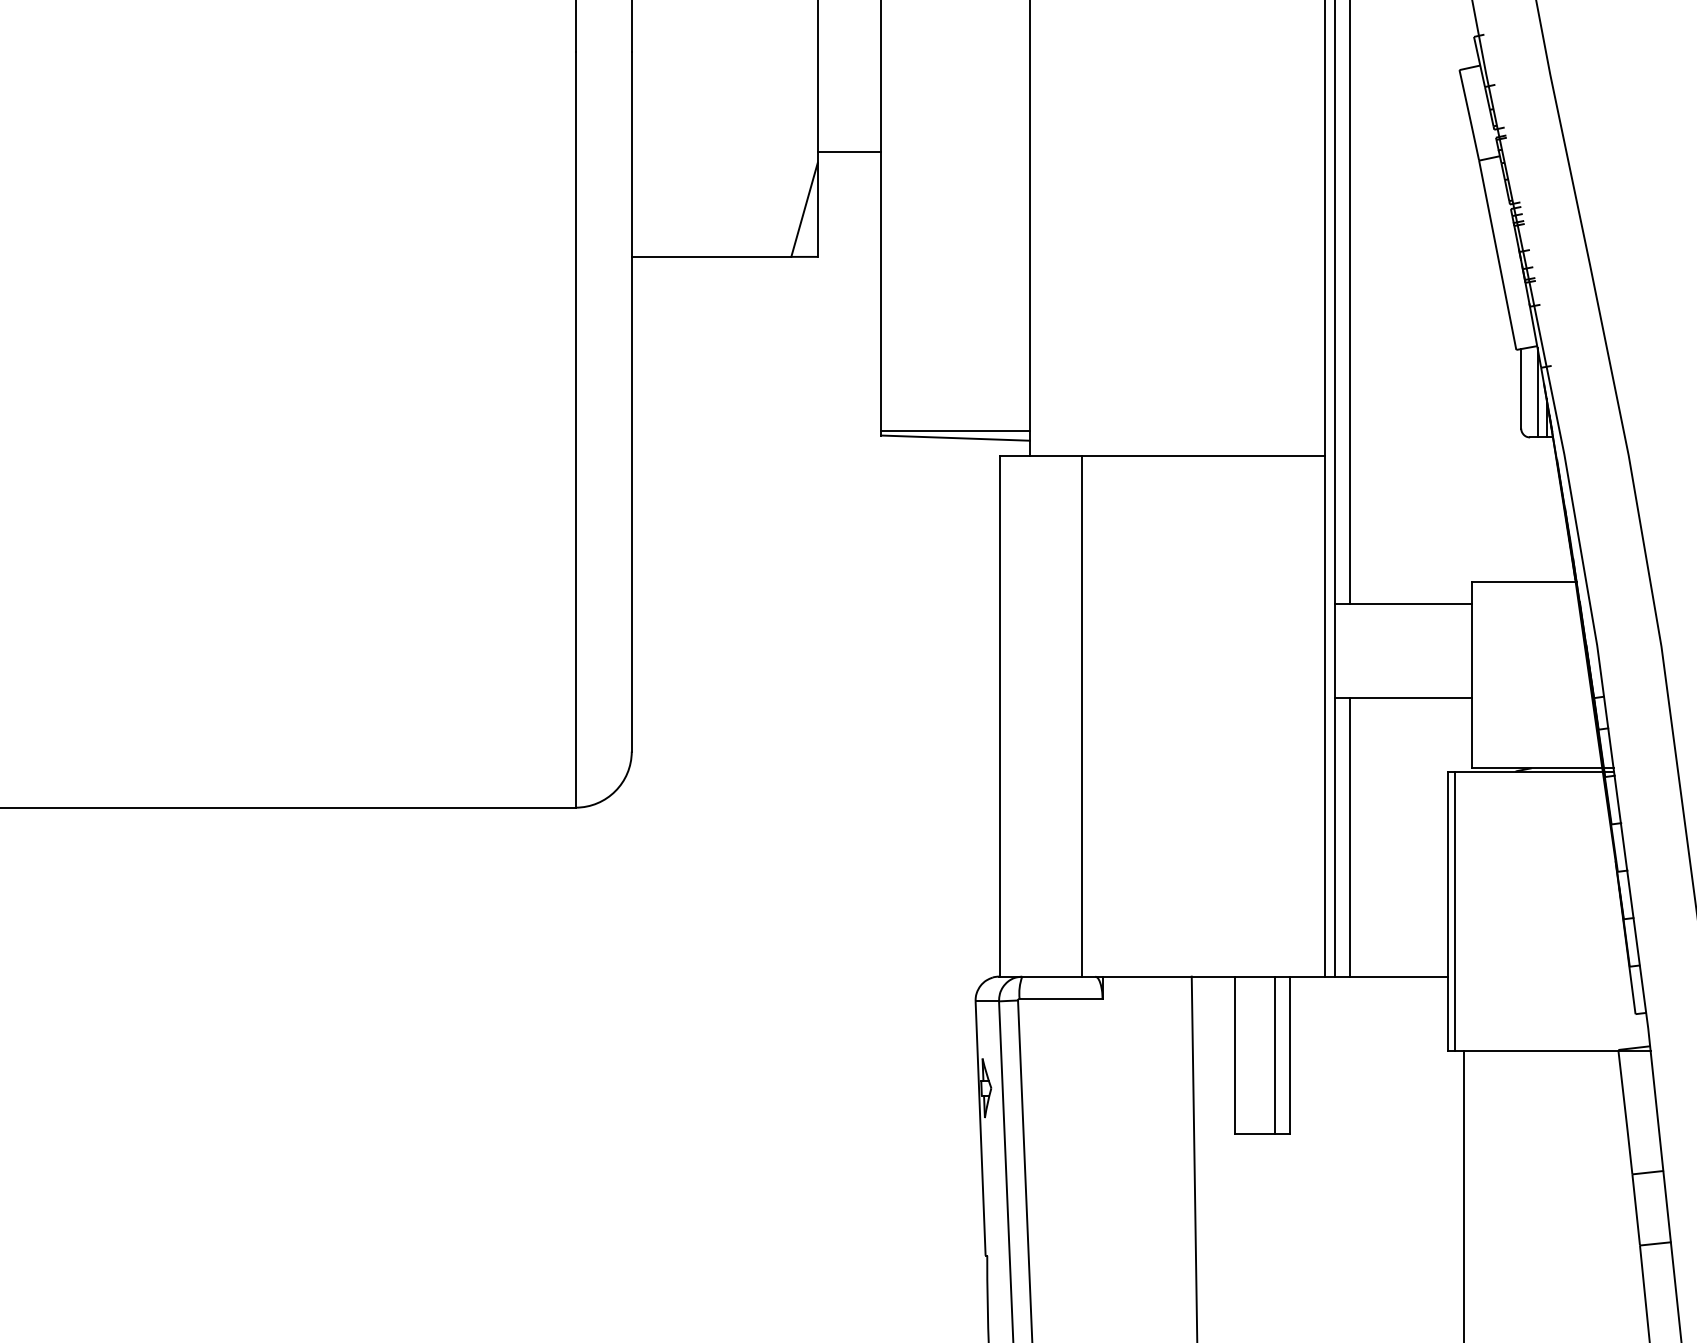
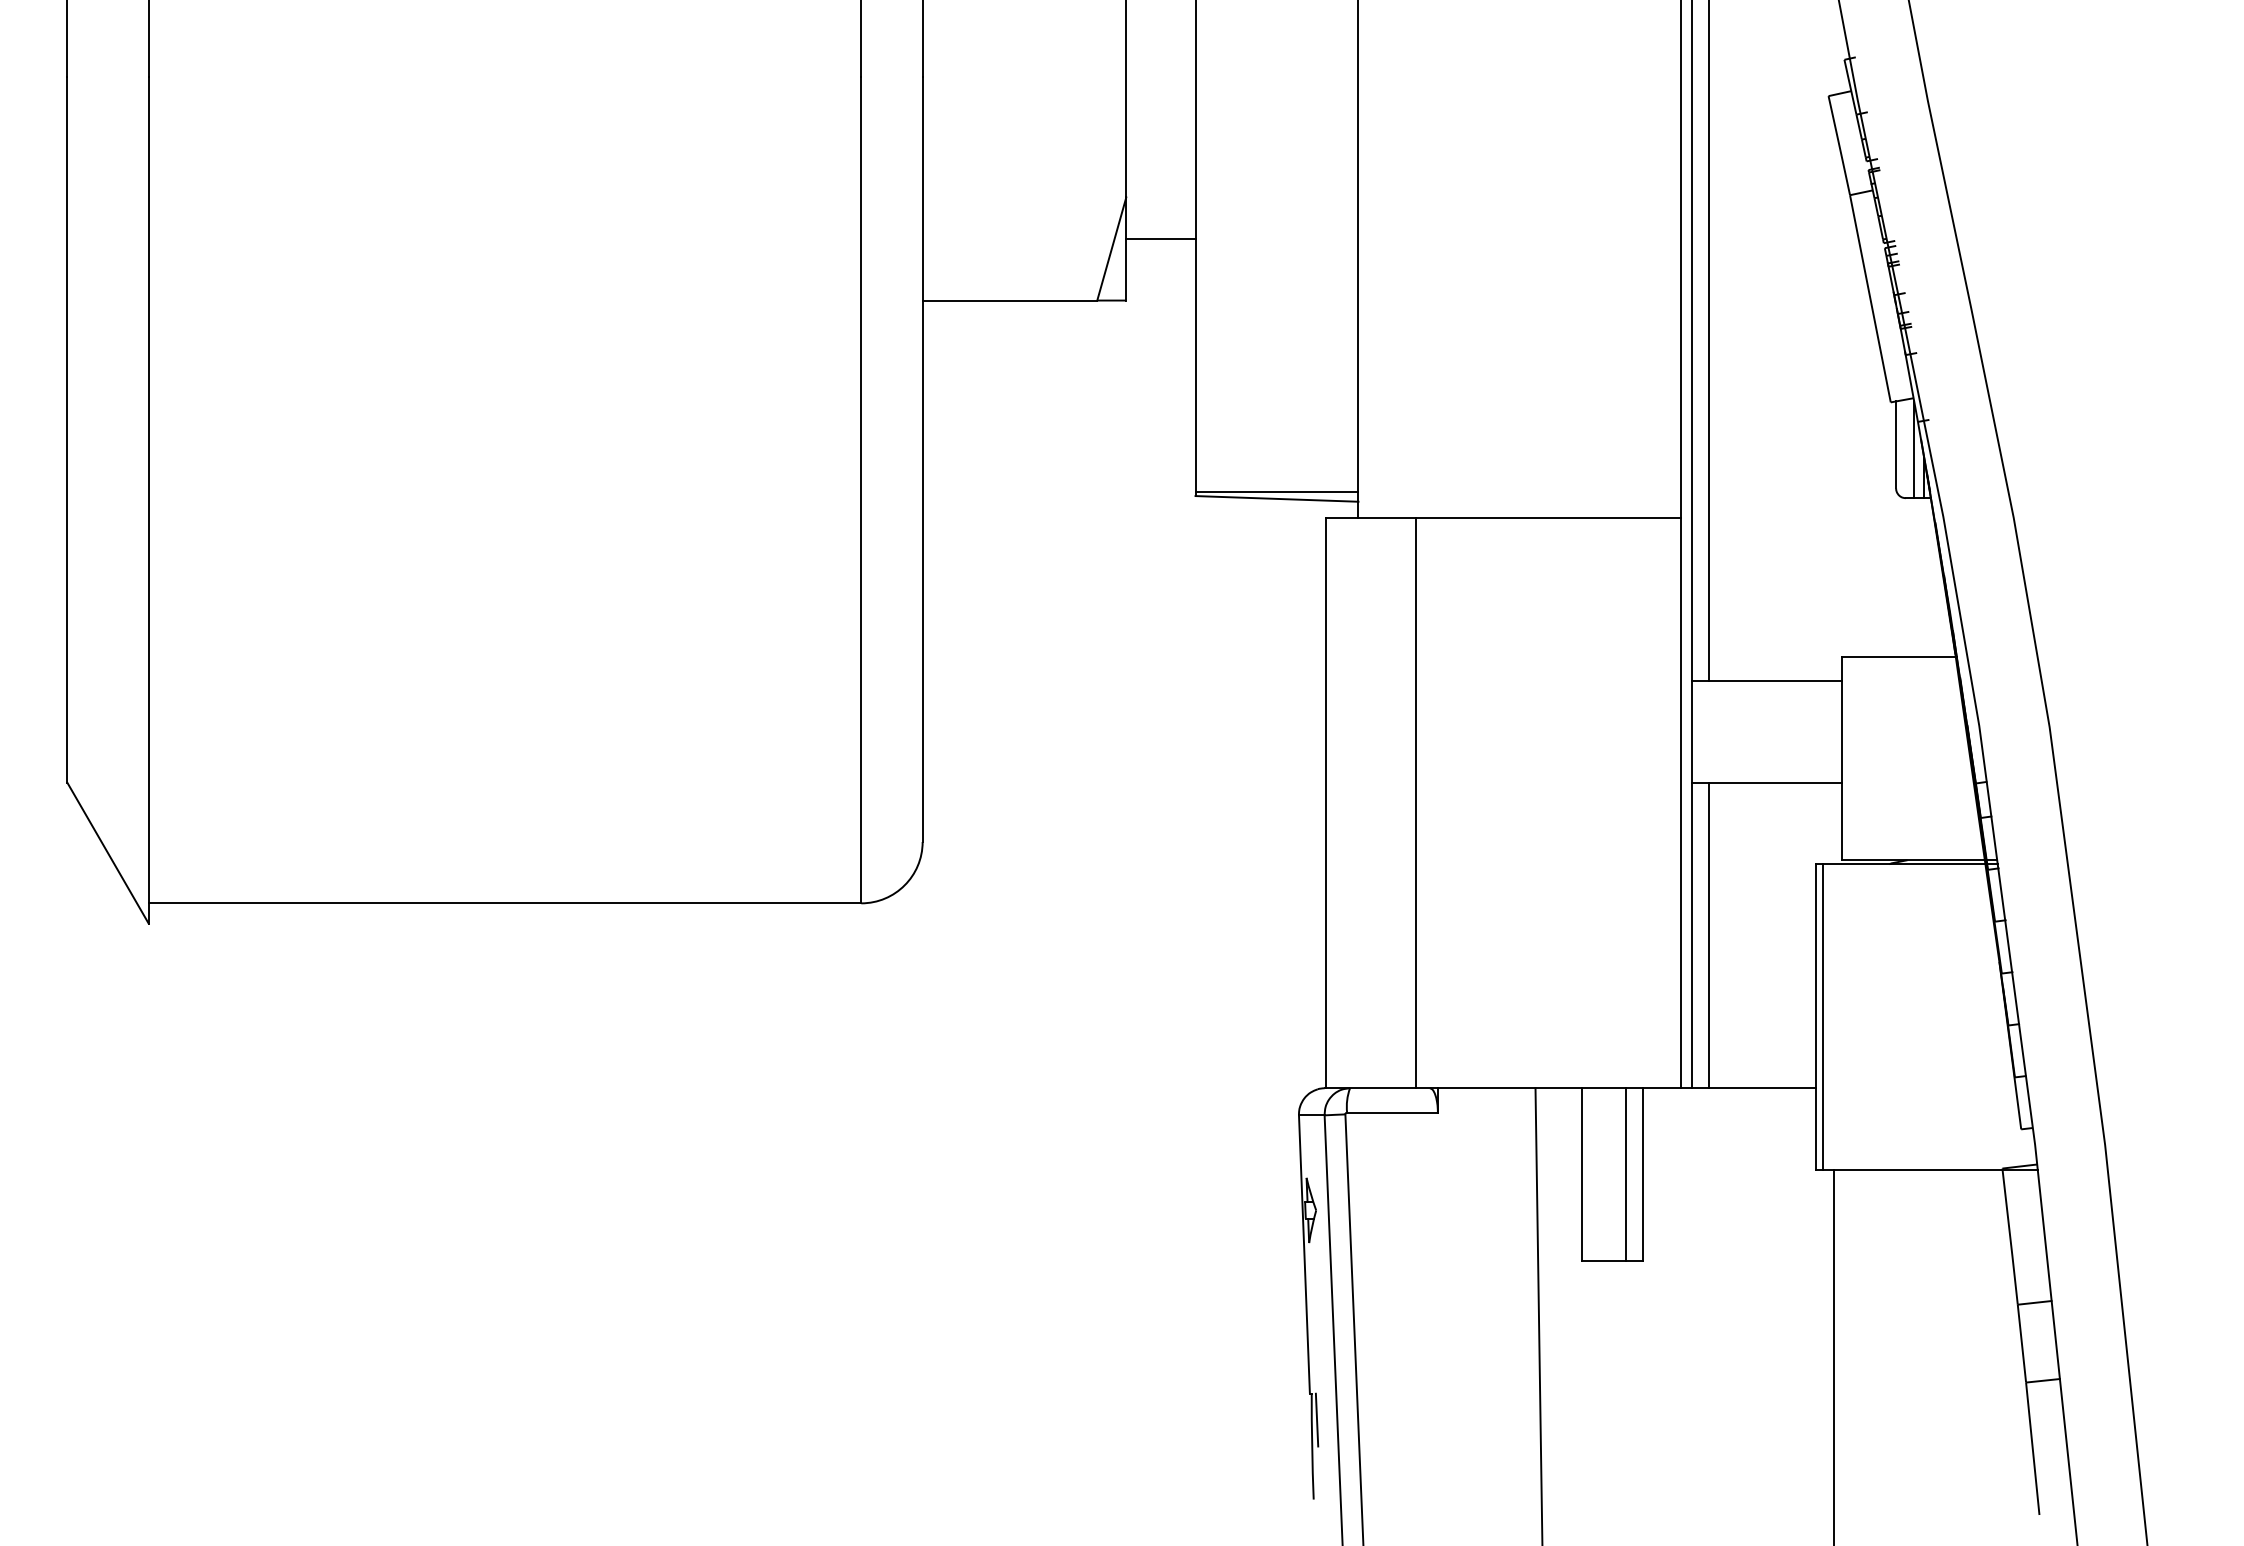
line: (849, 151) -> (1160, 239), moved
line: (991, 1279) -> (1316, 1419), added

